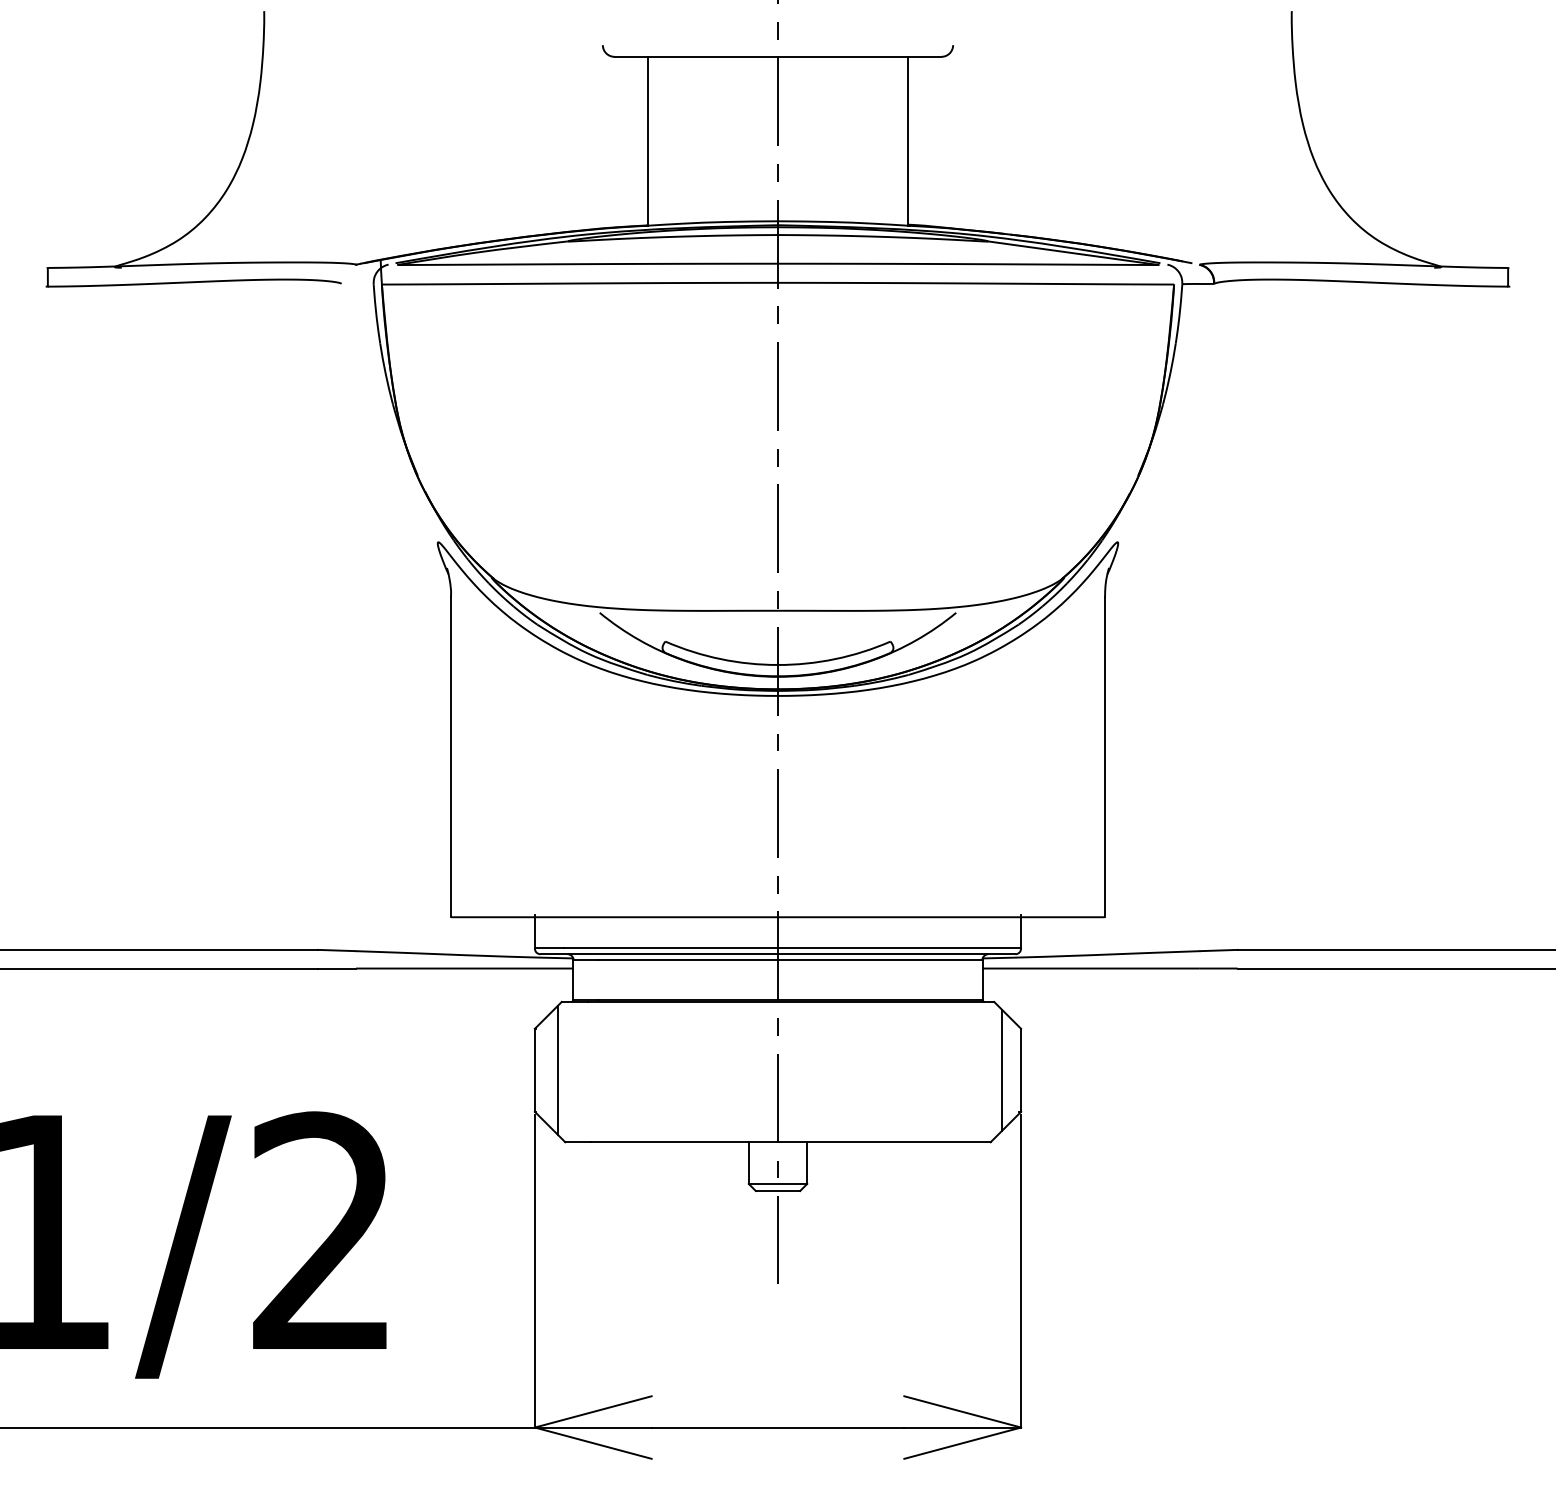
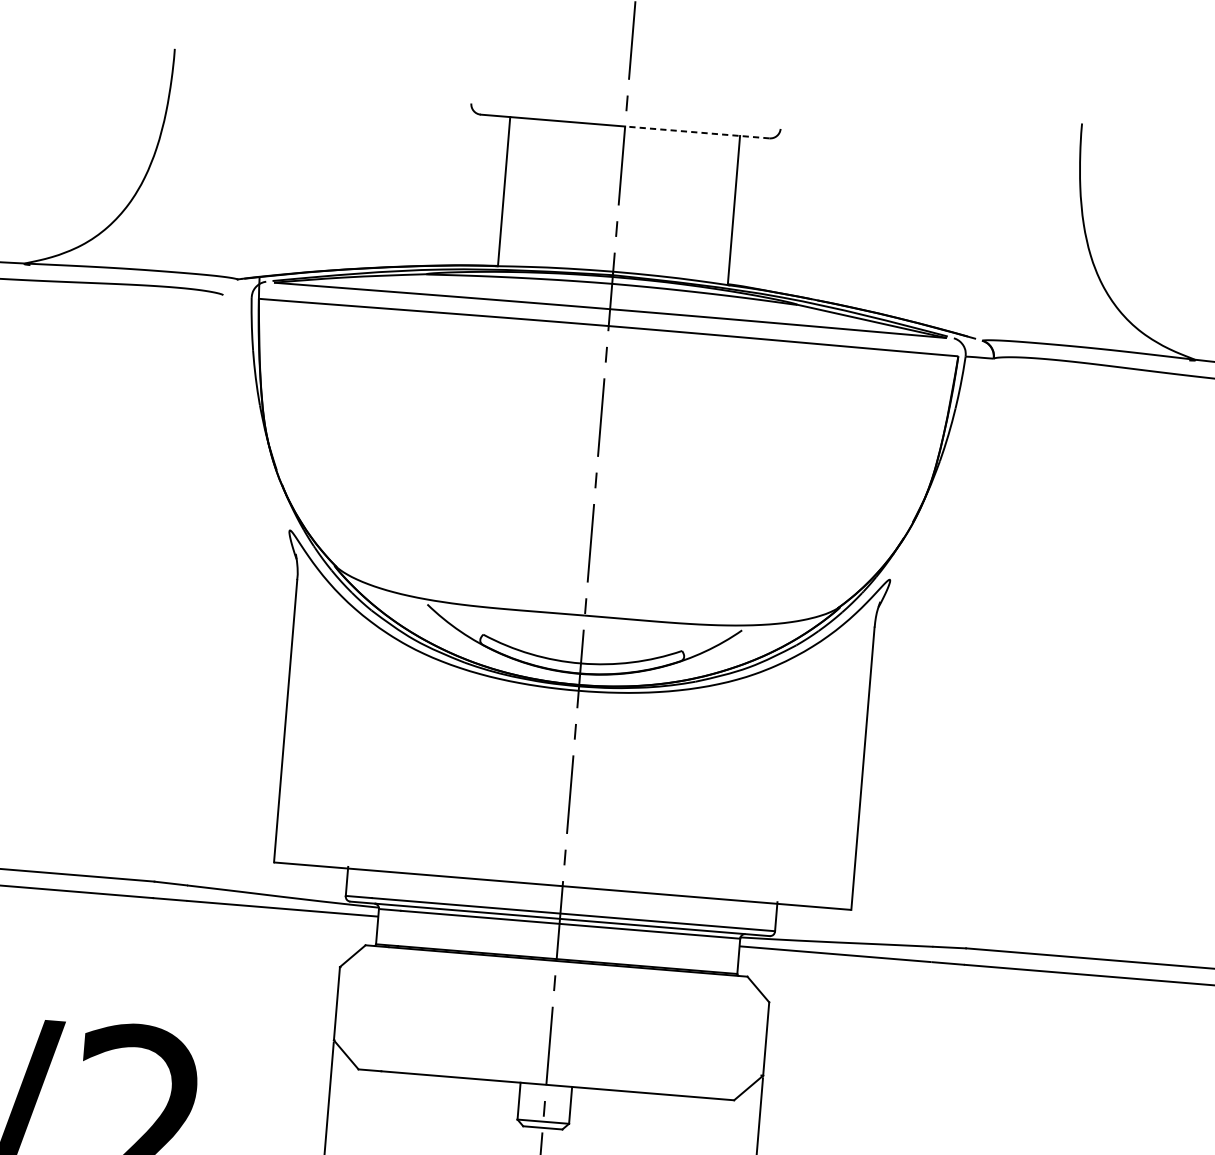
line: (859, 56) -> (697, 132), solid -> dashed
line: (557, 1069) -> (356, 1004), removed
line: (1002, 1070) -> (749, 1037), removed

